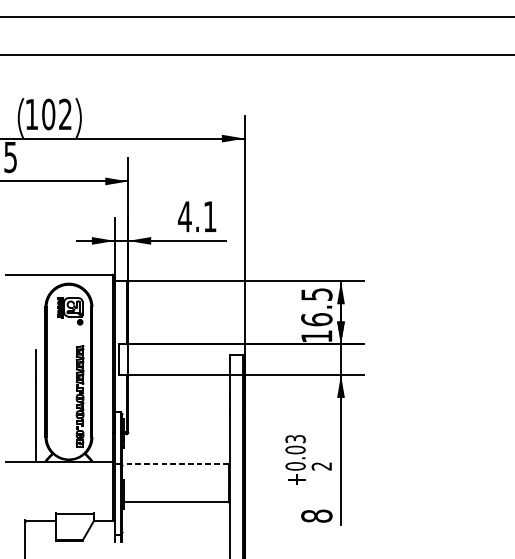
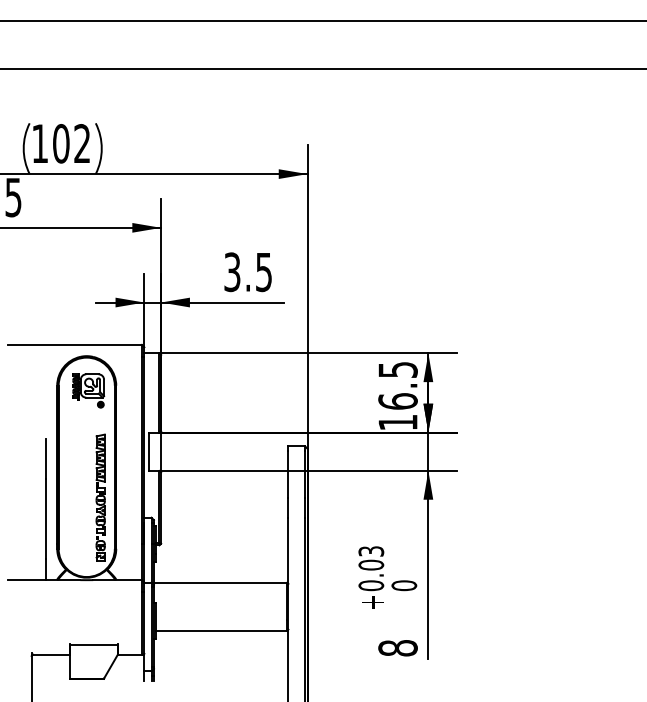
text: (196, 216) -> (247, 272), 4.1 -> 3.5
line: (175, 463) -> (220, 582), dashed -> solid
text: (322, 466) -> (404, 585), 2 -> 0

